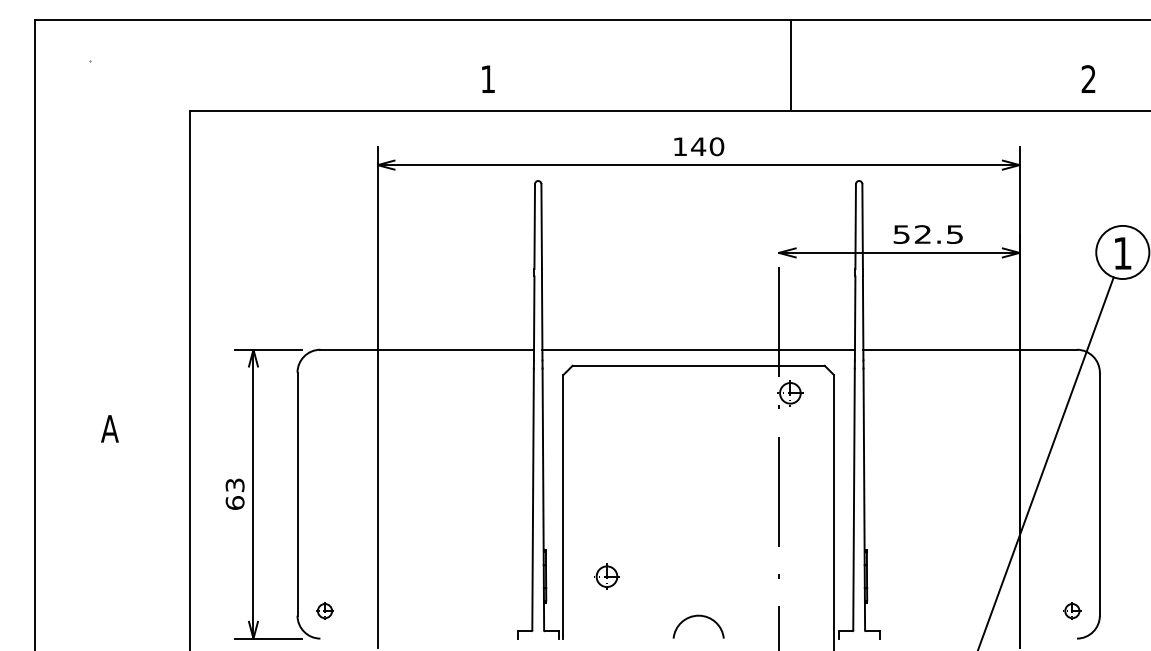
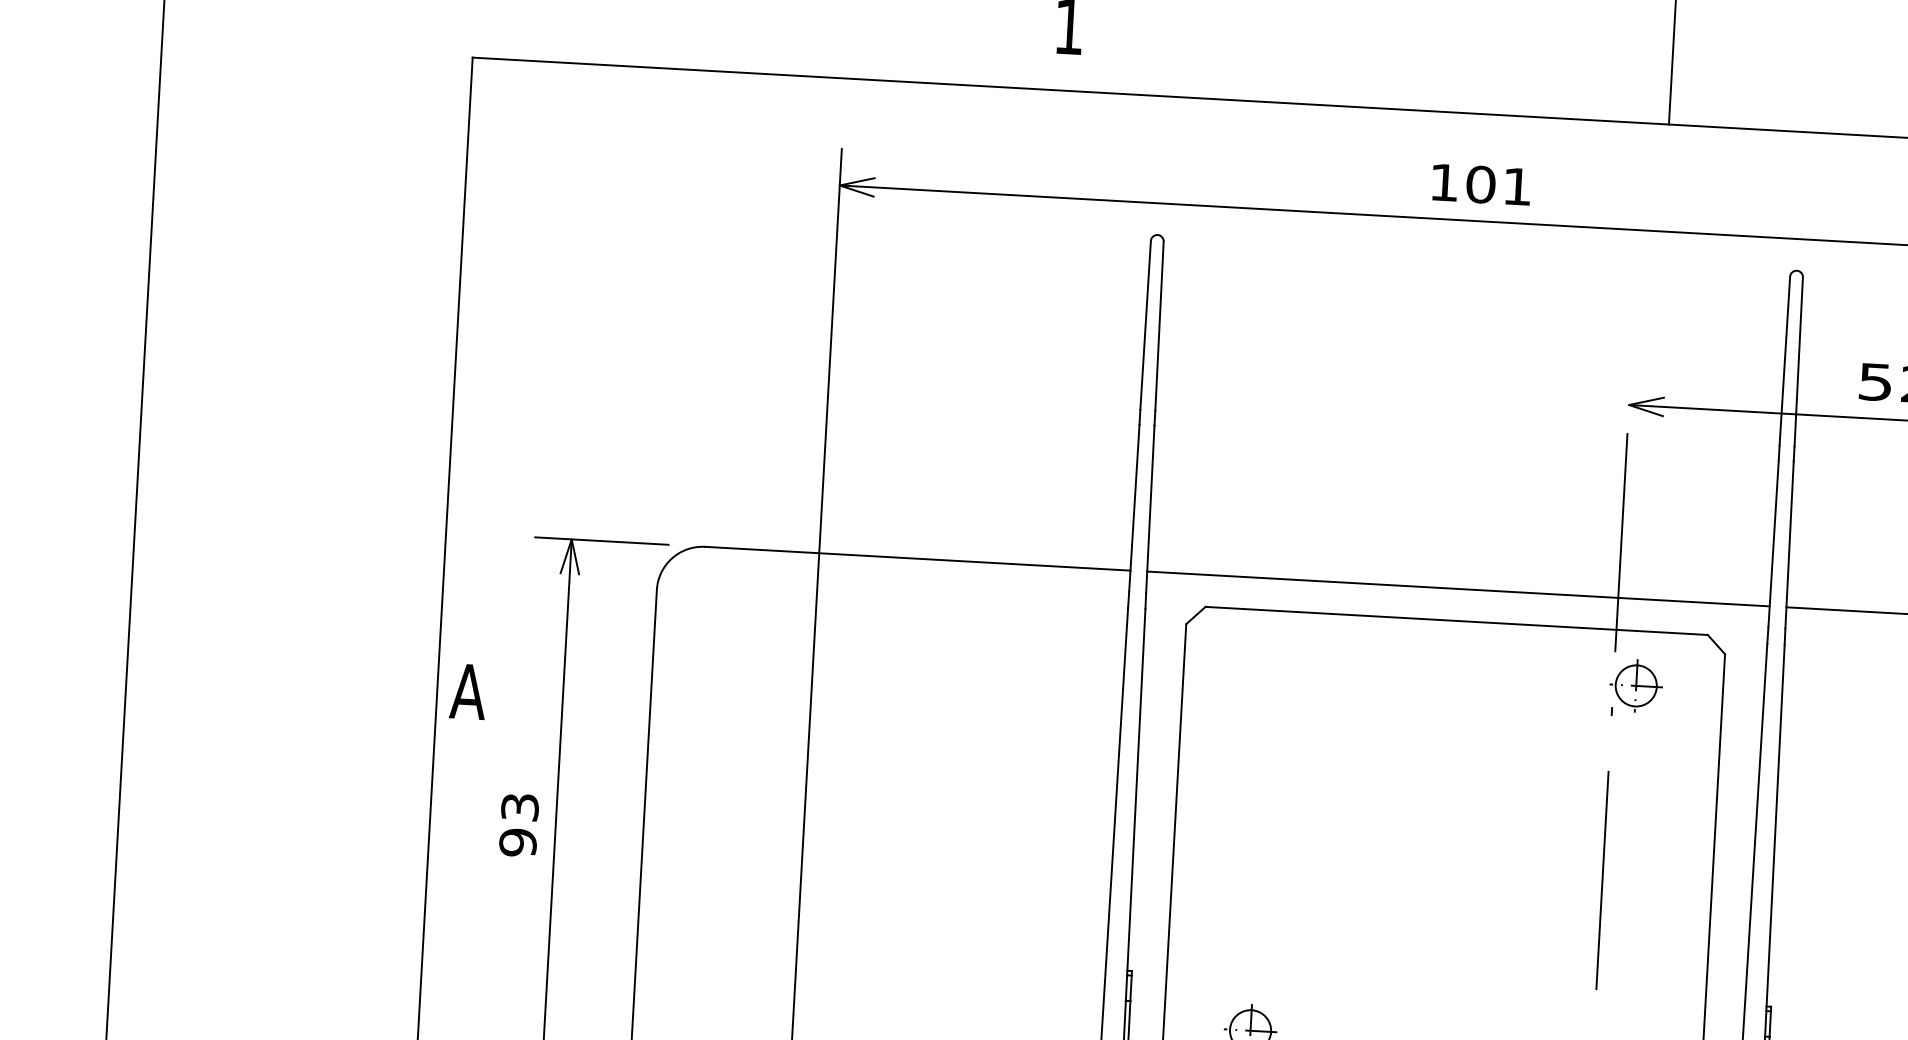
text: (707, 146) -> (1498, 185), 140 -> 101
text: (109, 428) -> (467, 690), moved
text: (234, 503) -> (516, 843), 63 -> 93

